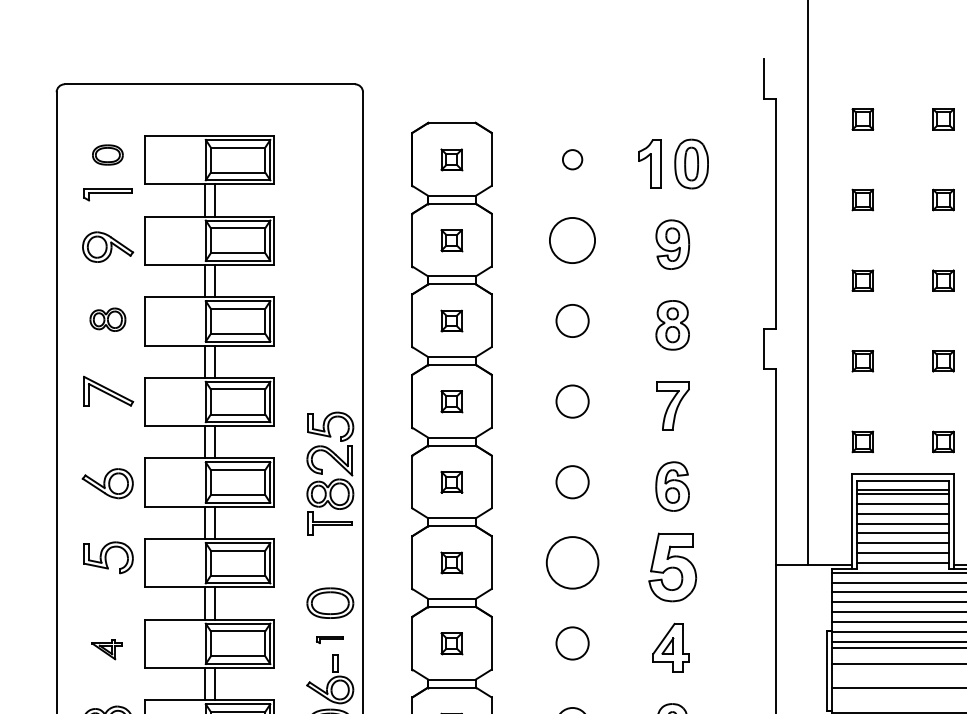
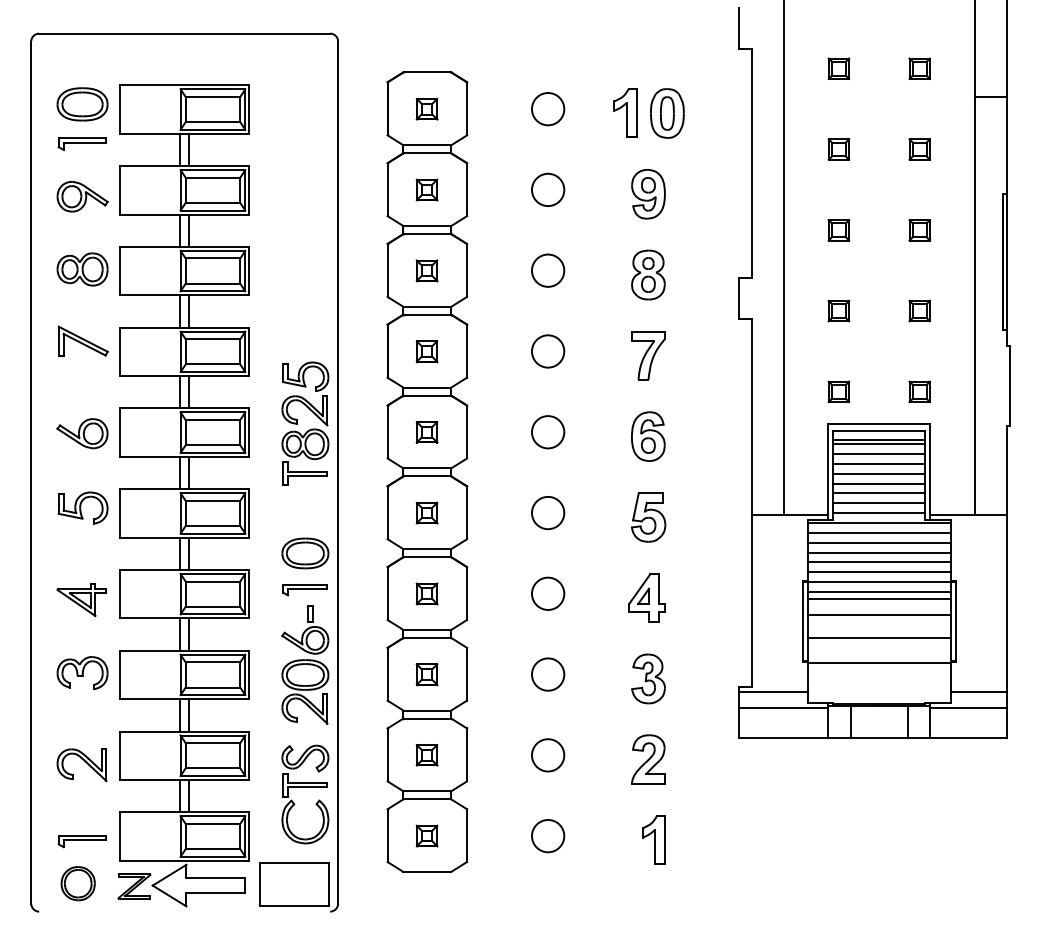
part: (107, 155) -> (82, 104), size x1.67
circle: (571, 160) -> (547, 109), size x1.67
circle: (572, 239) -> (548, 189), size x0.71
part: (107, 319) -> (82, 269), size x1.43
circle: (571, 562) -> (547, 512), size x0.62
part: (672, 567) -> (648, 517), size x0.71
part: (329, 640) -> (304, 590), size x1.67
part: (106, 649) -> (81, 599), size x1.67

